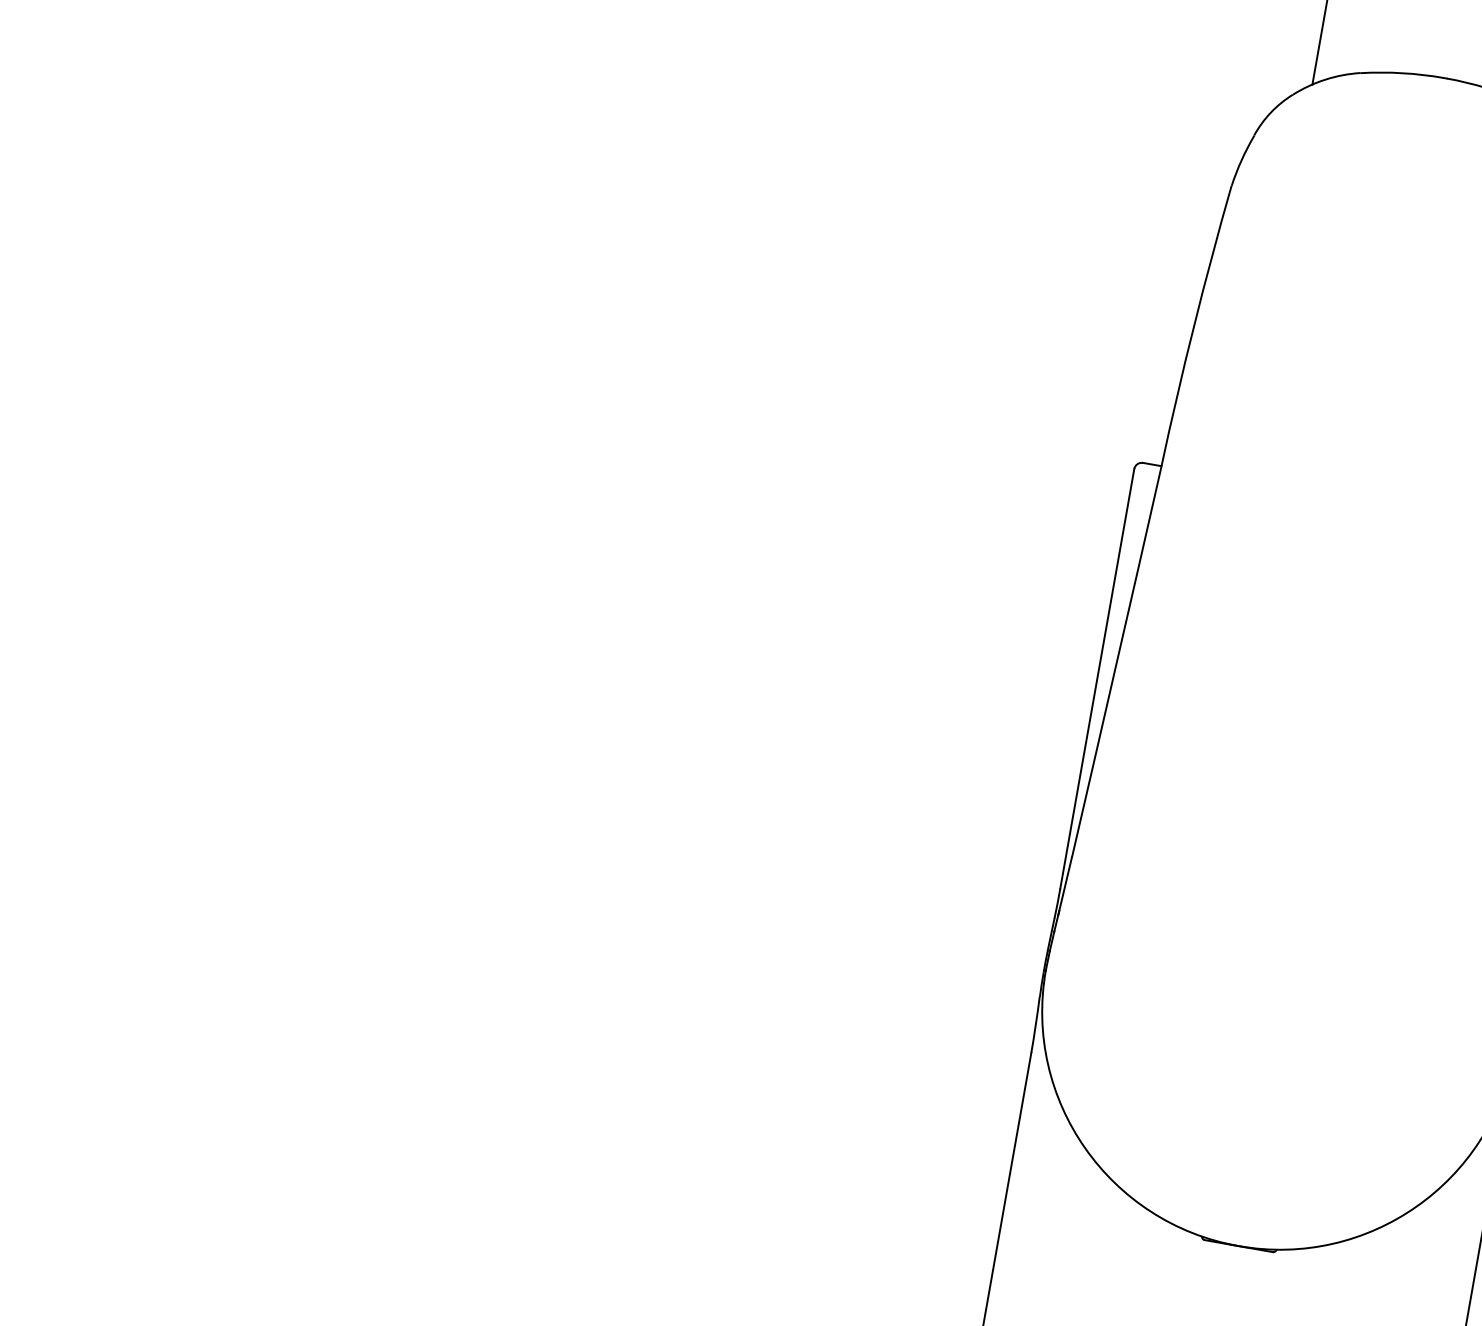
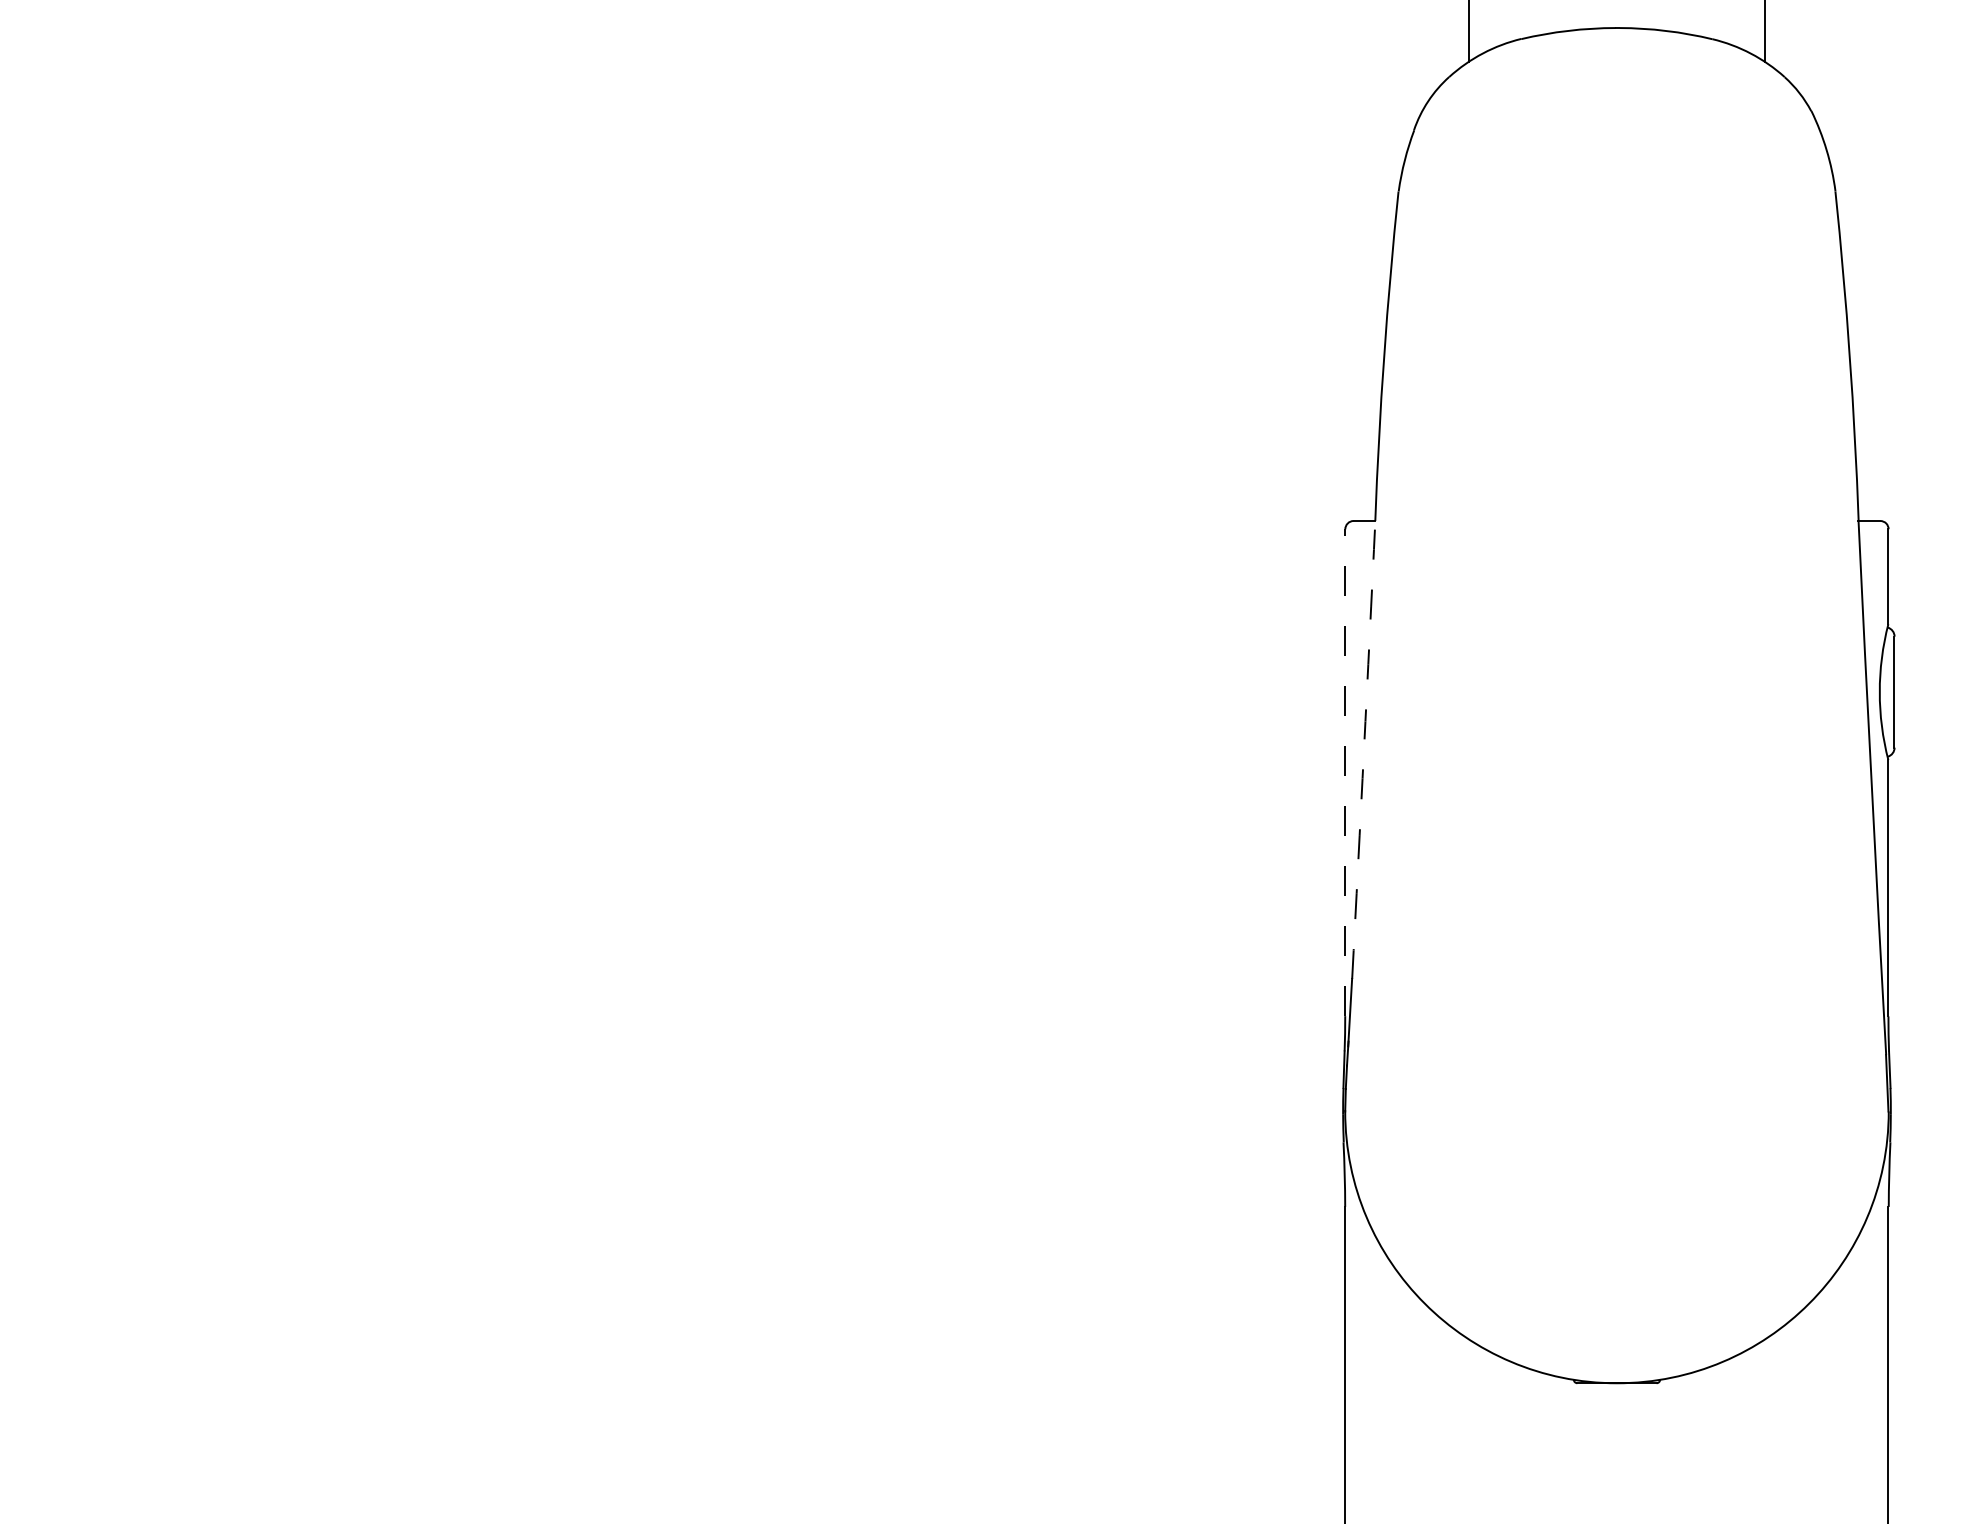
arc: (1117, 662) -> (1364, 750), solid -> dashed
line: (1097, 678) -> (1345, 772), solid -> dashed

